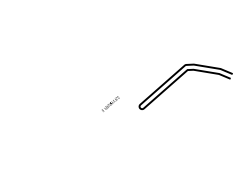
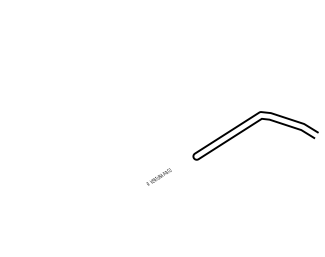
text: (110, 103) -> (158, 176), moved

